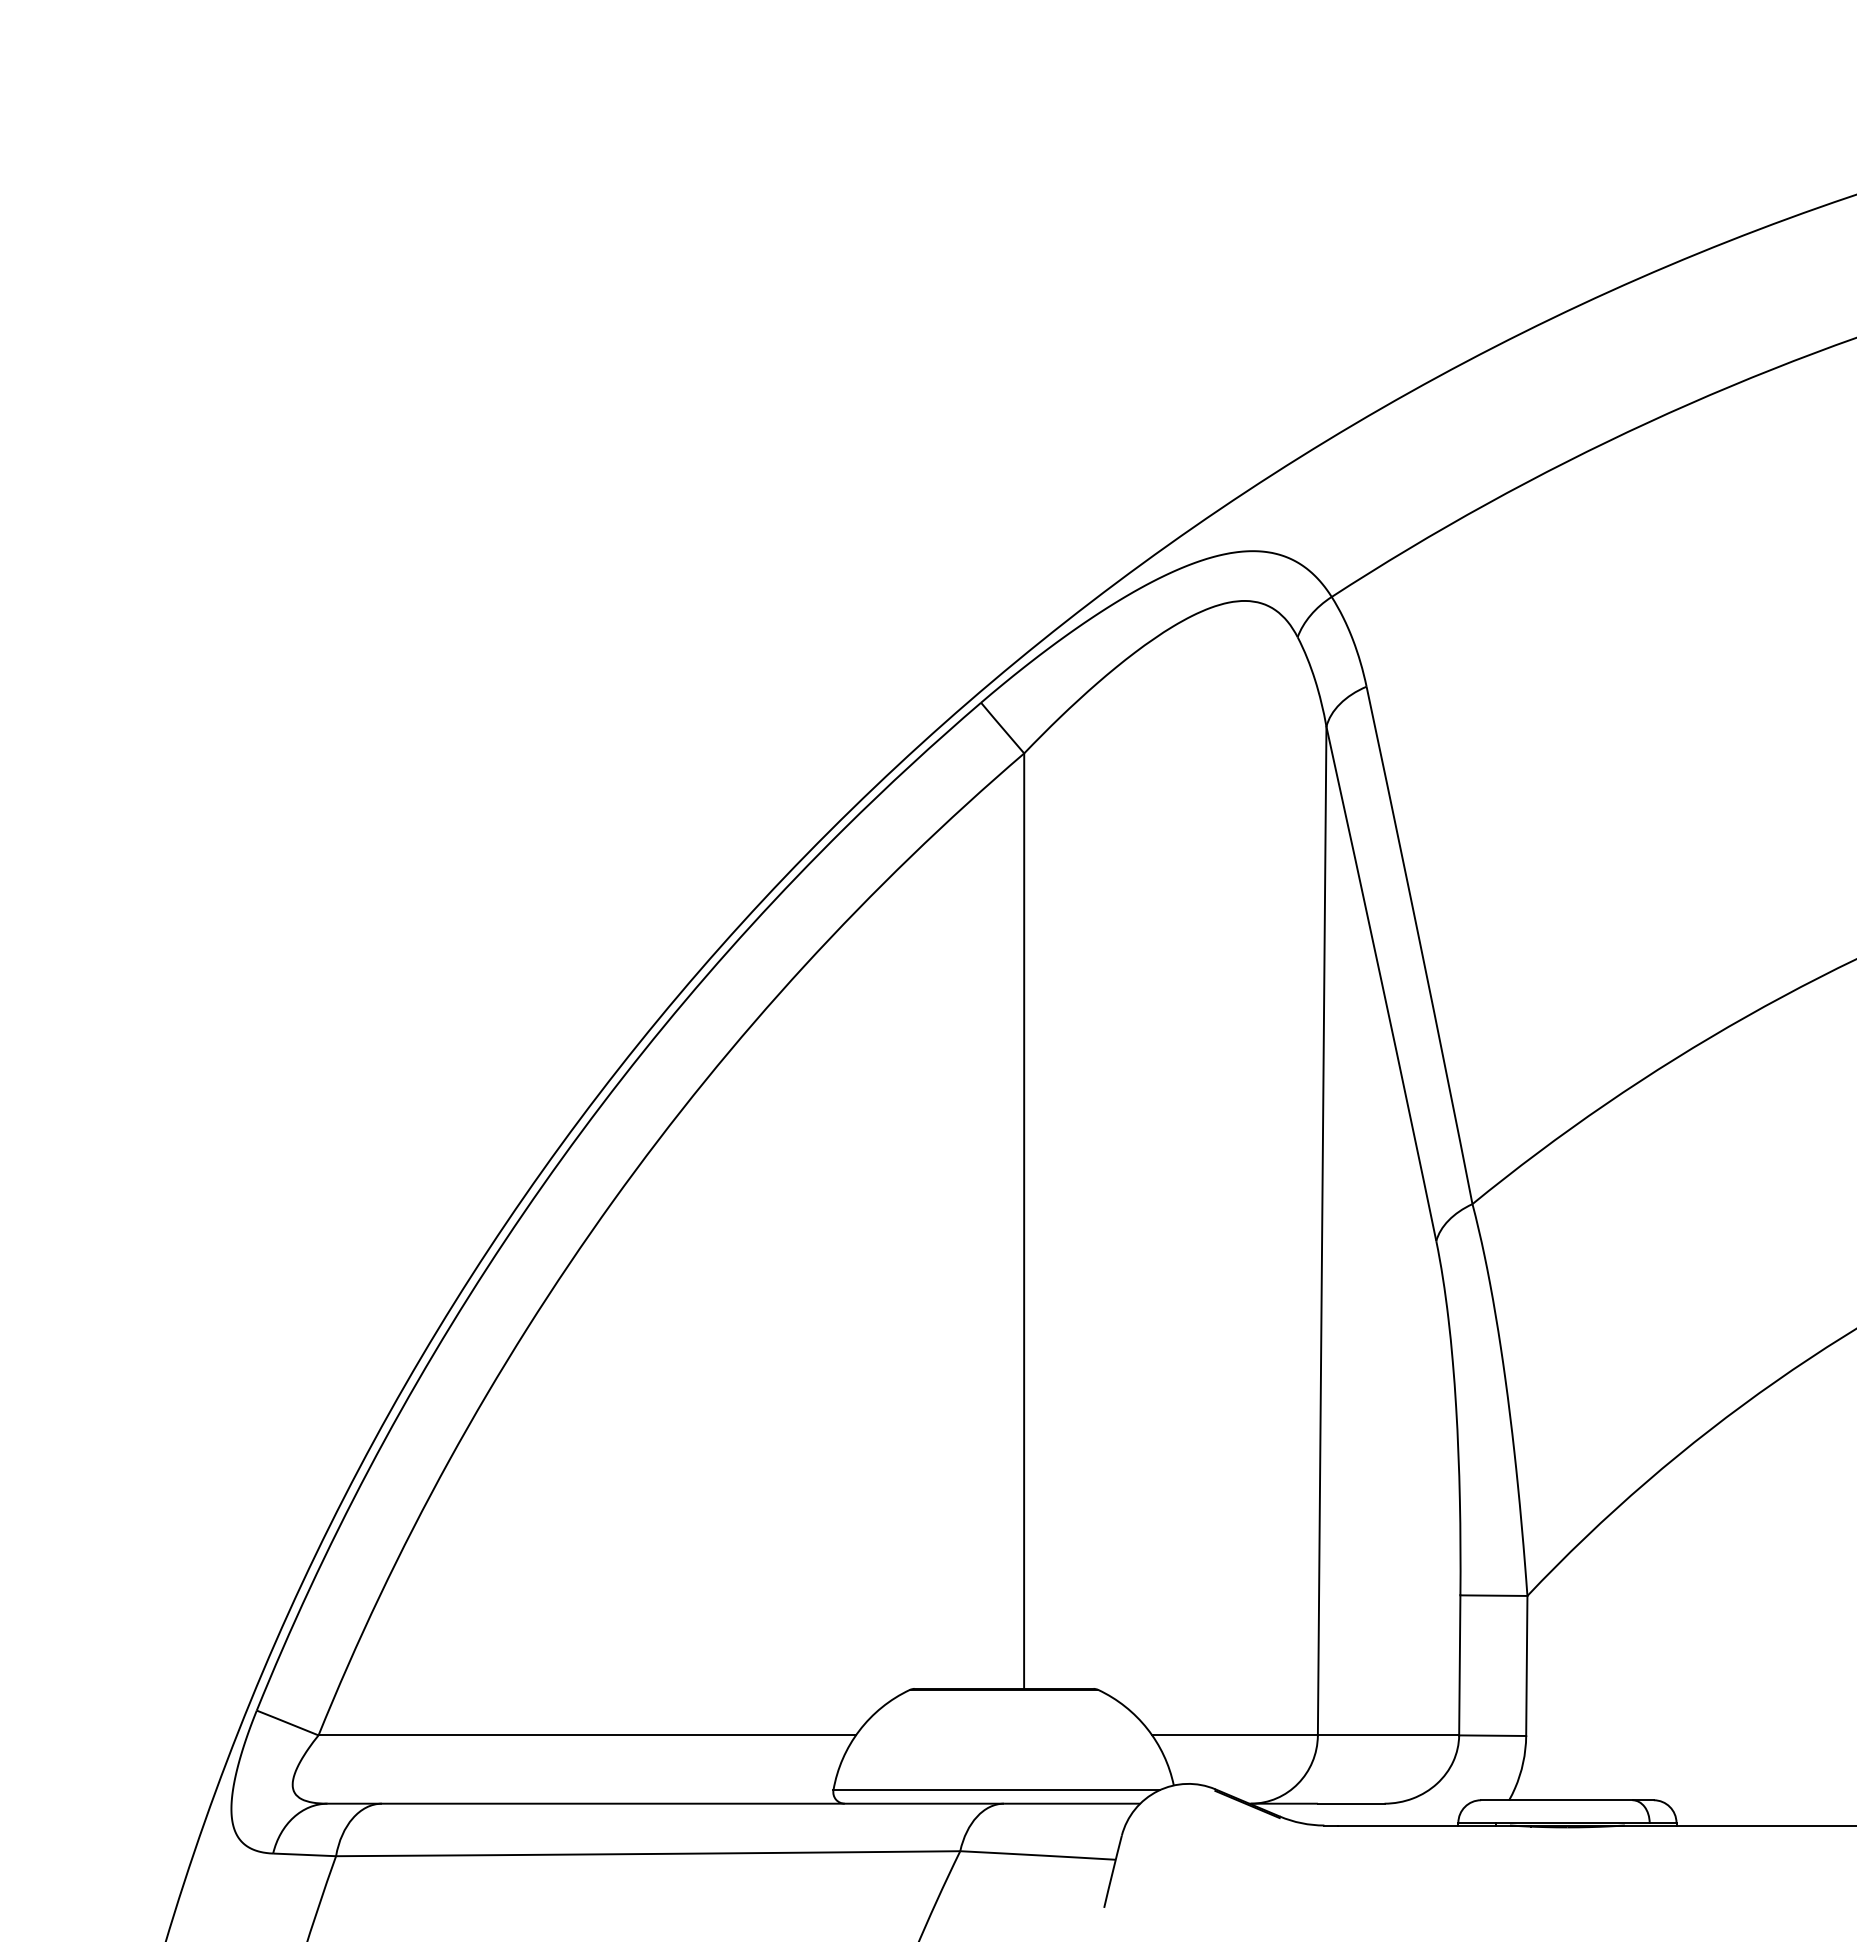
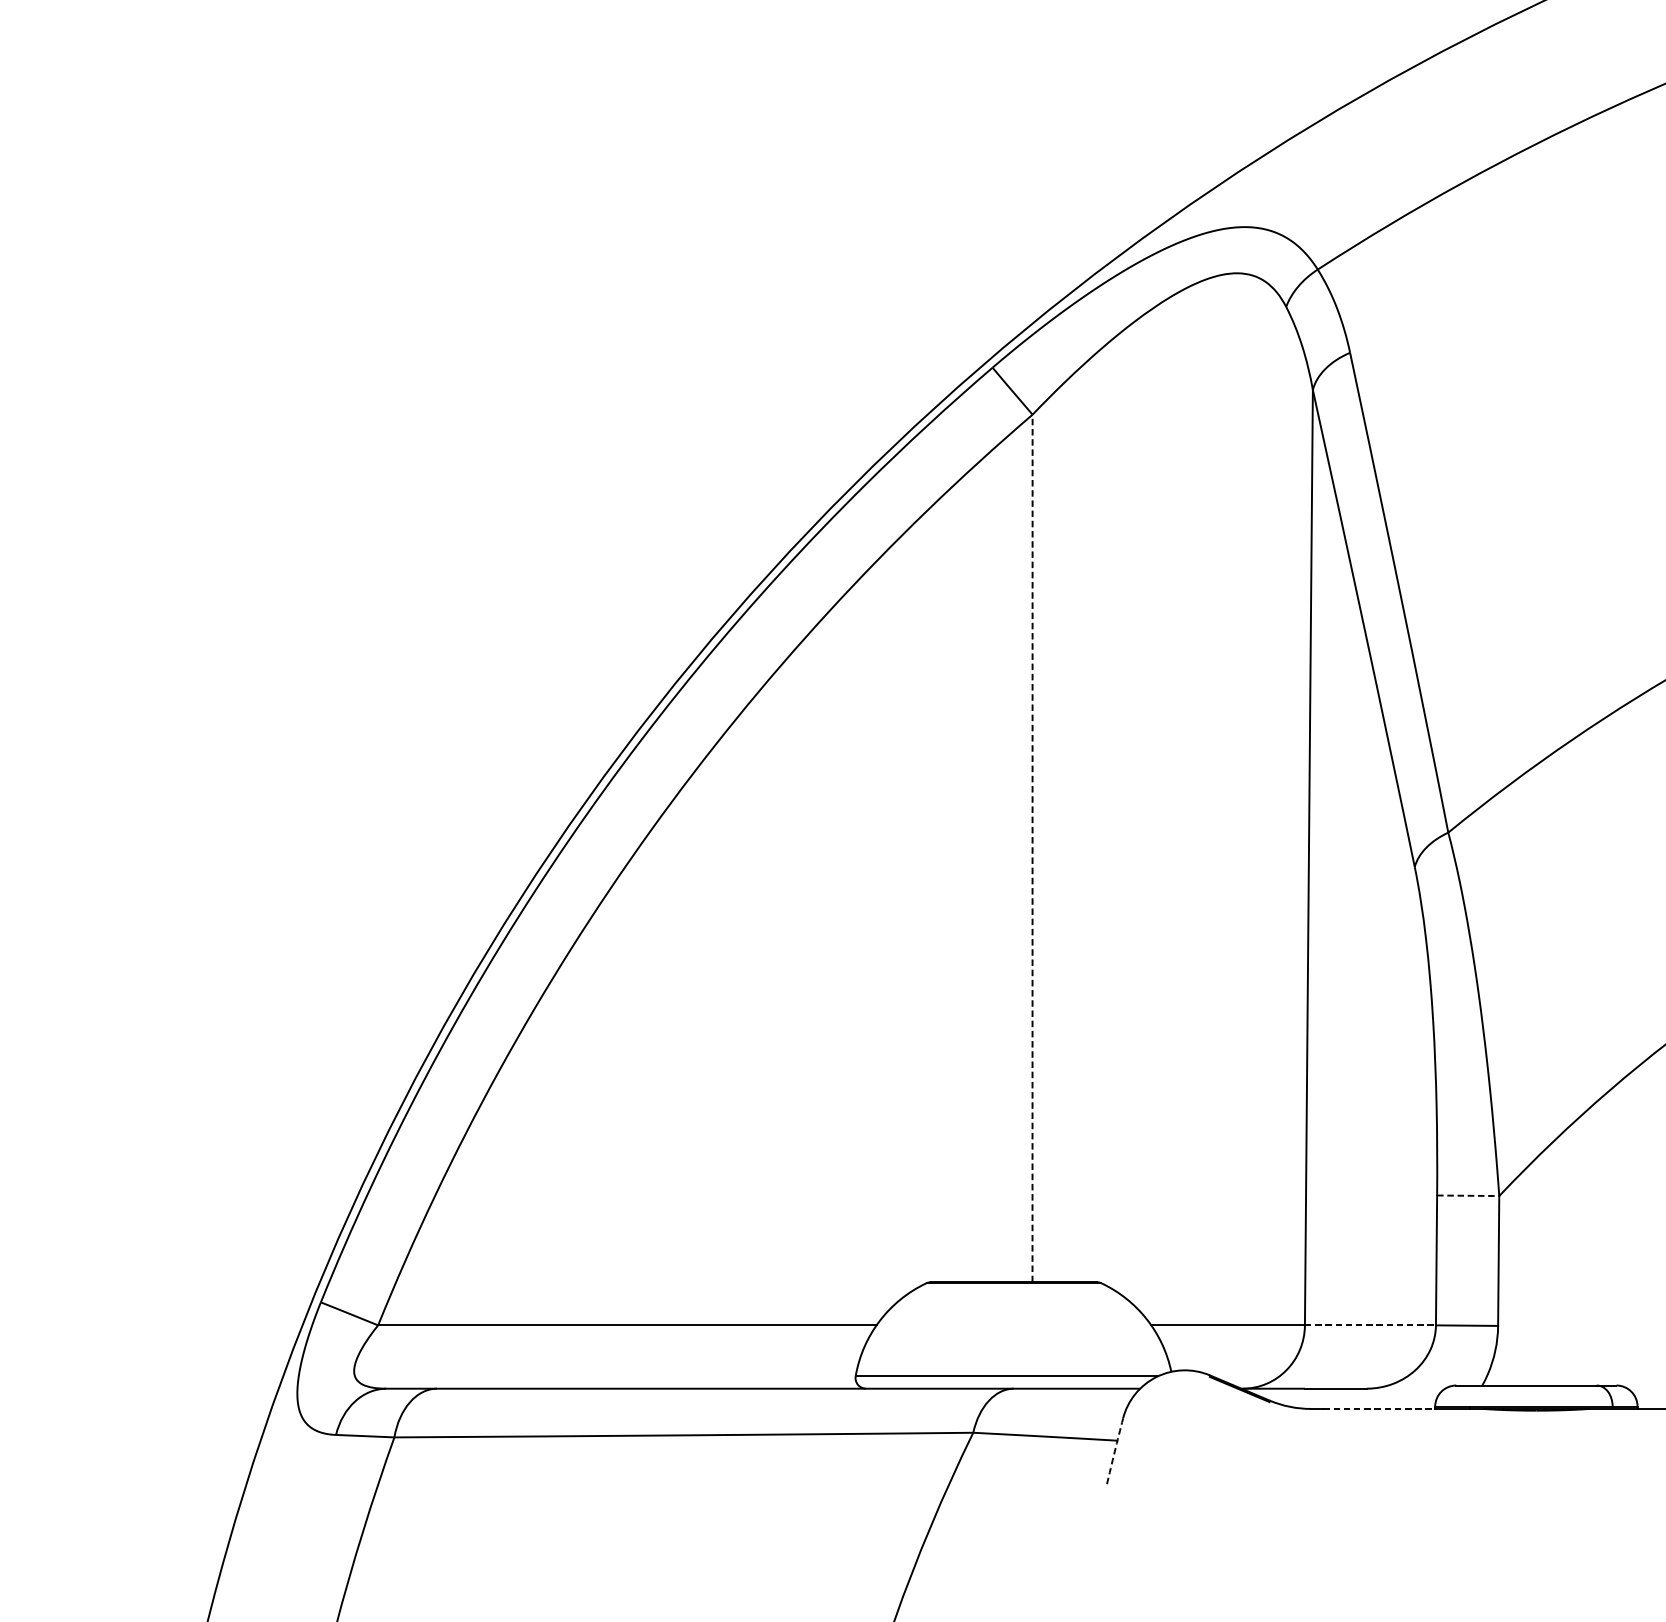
line: (1024, 1221) -> (1032, 848), solid -> dashed
line: (1493, 1595) -> (1467, 1195), solid -> dashed
line: (1388, 1735) -> (1370, 1325), solid -> dashed
line: (1398, 1825) -> (1379, 1408), solid -> dashed
arc: (1112, 1871) -> (1114, 1451), solid -> dashed

